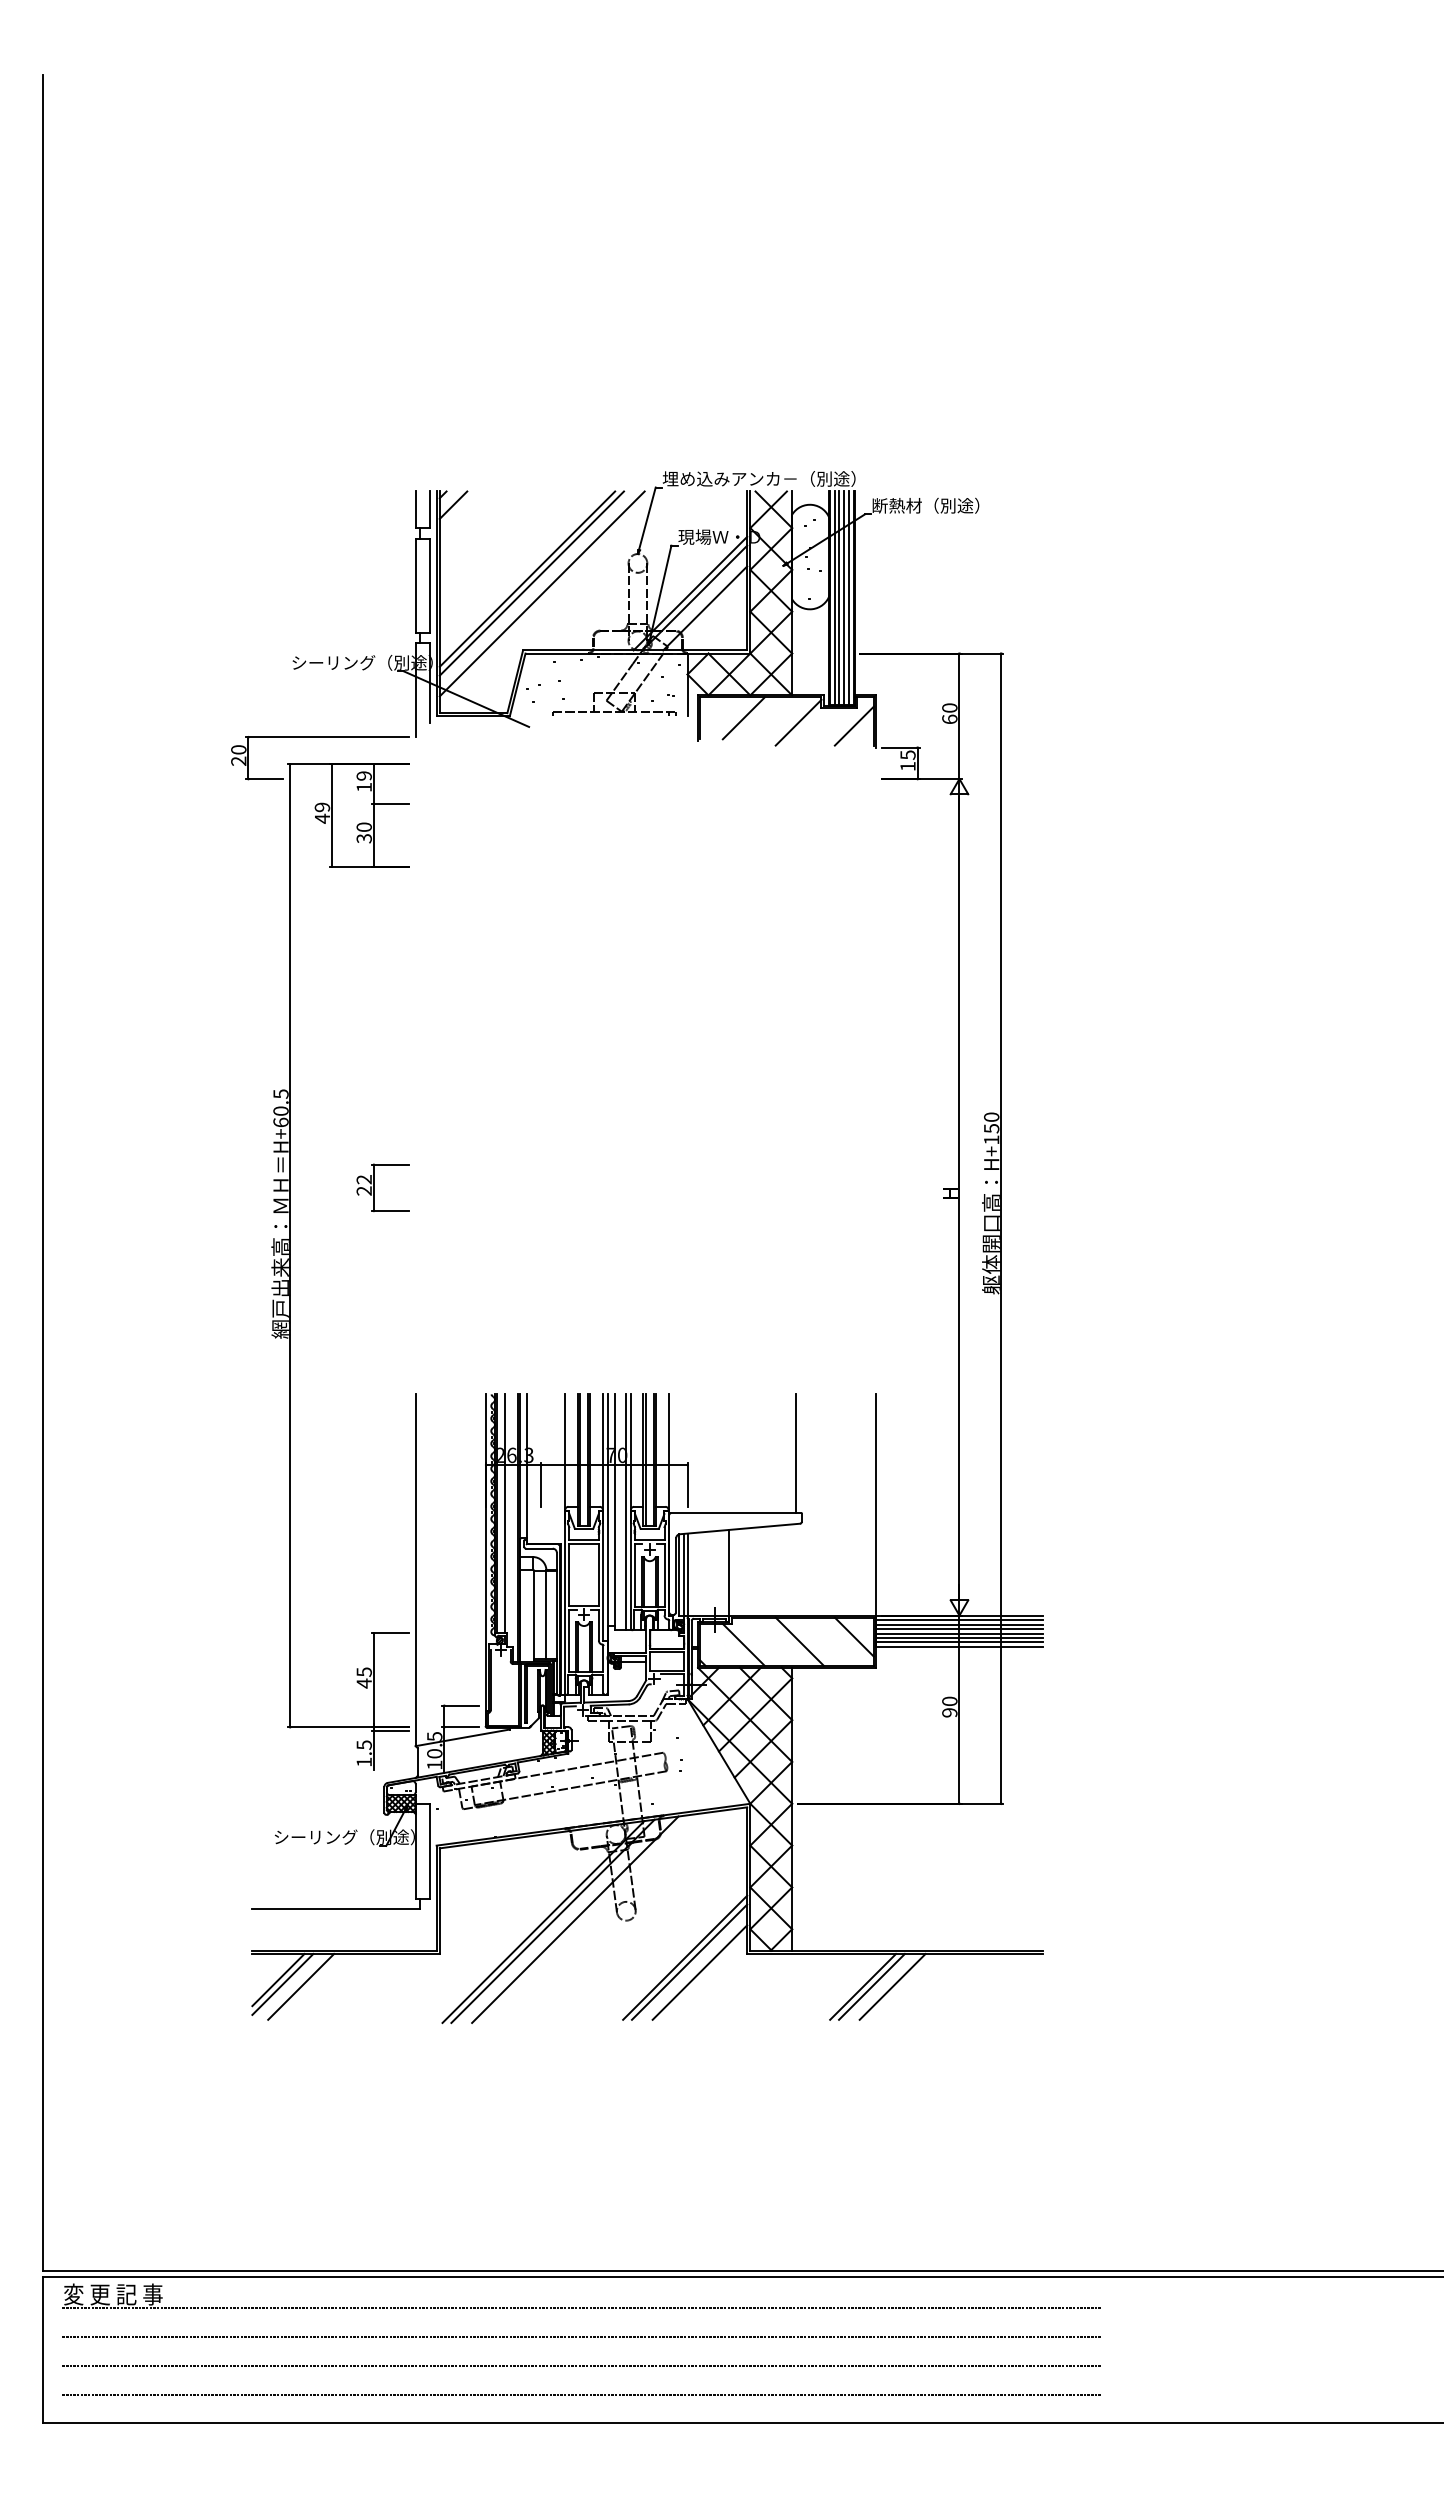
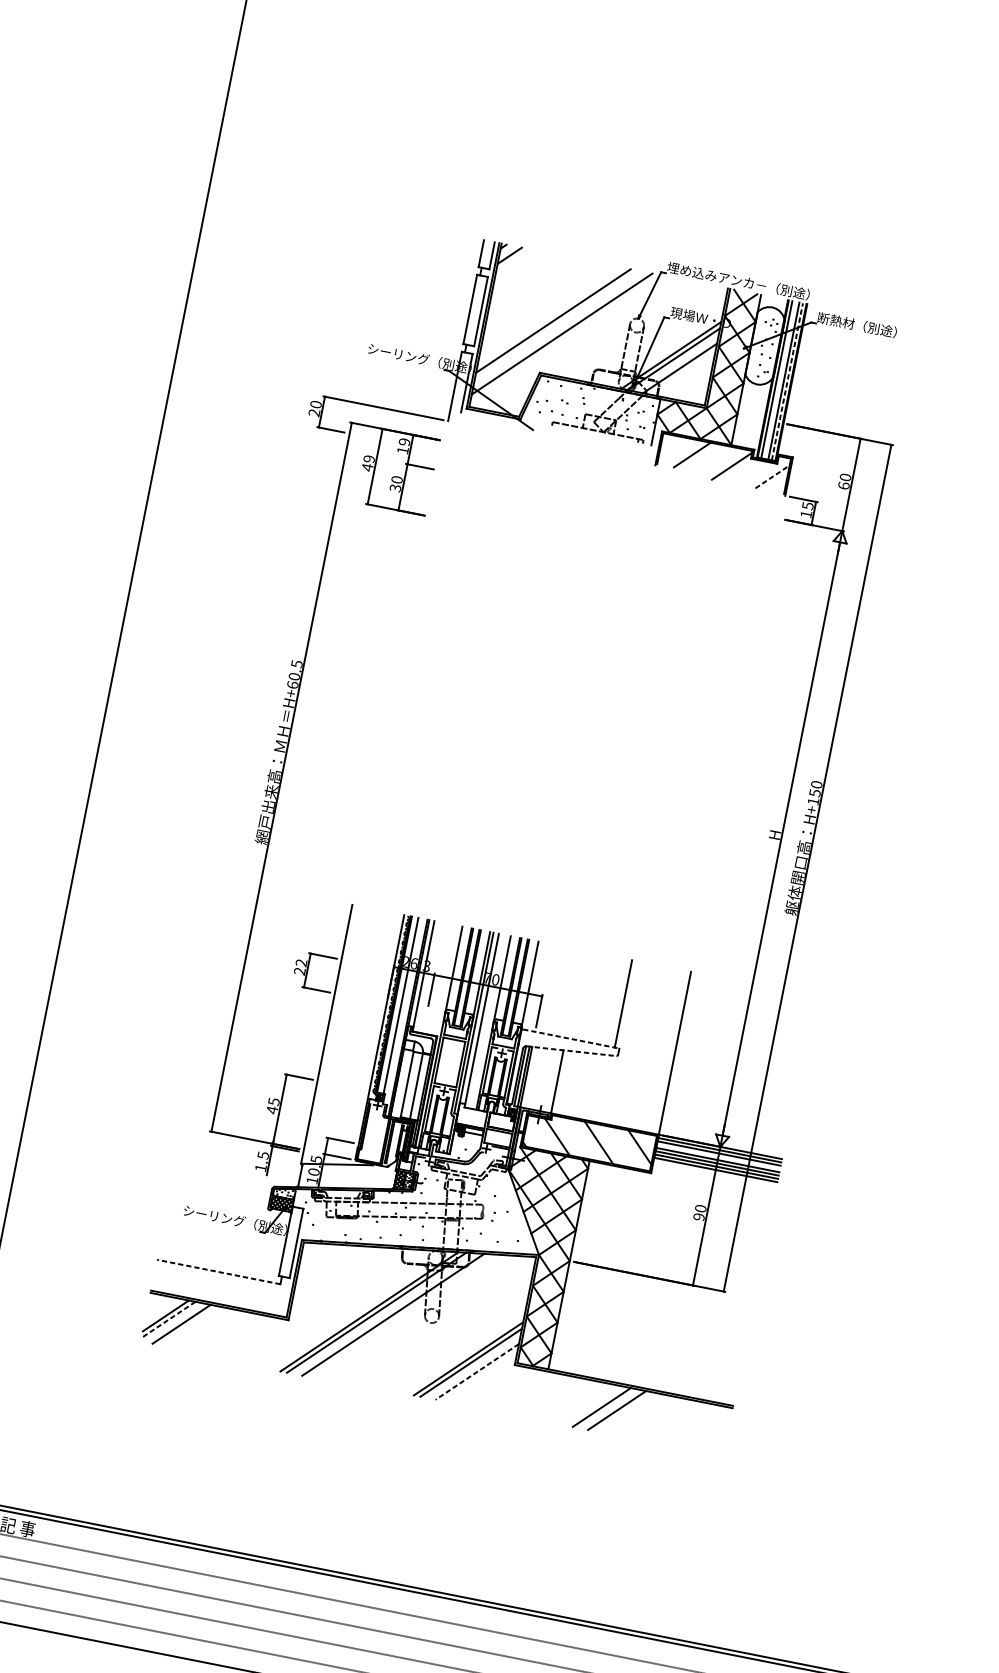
line: (531, 583) -> (555, 324), removed
line: (839, 597) -> (780, 380), removed
line: (849, 598) -> (787, 382), solid -> dashed
line: (854, 725) -> (772, 476), solid -> dashed
part: (374, 1187) -> (307, 970), moved
line: (626, 1512) -> (490, 1022), removed
line: (736, 1513) -> (571, 1039), solid -> dashed
line: (740, 1528) -> (571, 1050), solid -> dashed
line: (959, 1629) -> (718, 1157), removed
line: (336, 1908) -> (219, 1271), solid -> dashed
line: (699, 1972) -> (477, 1371), solid -> dashed
line: (282, 1984) -> (168, 1319), solid -> dashed
line: (863, 1986) -> (595, 1405), removed

